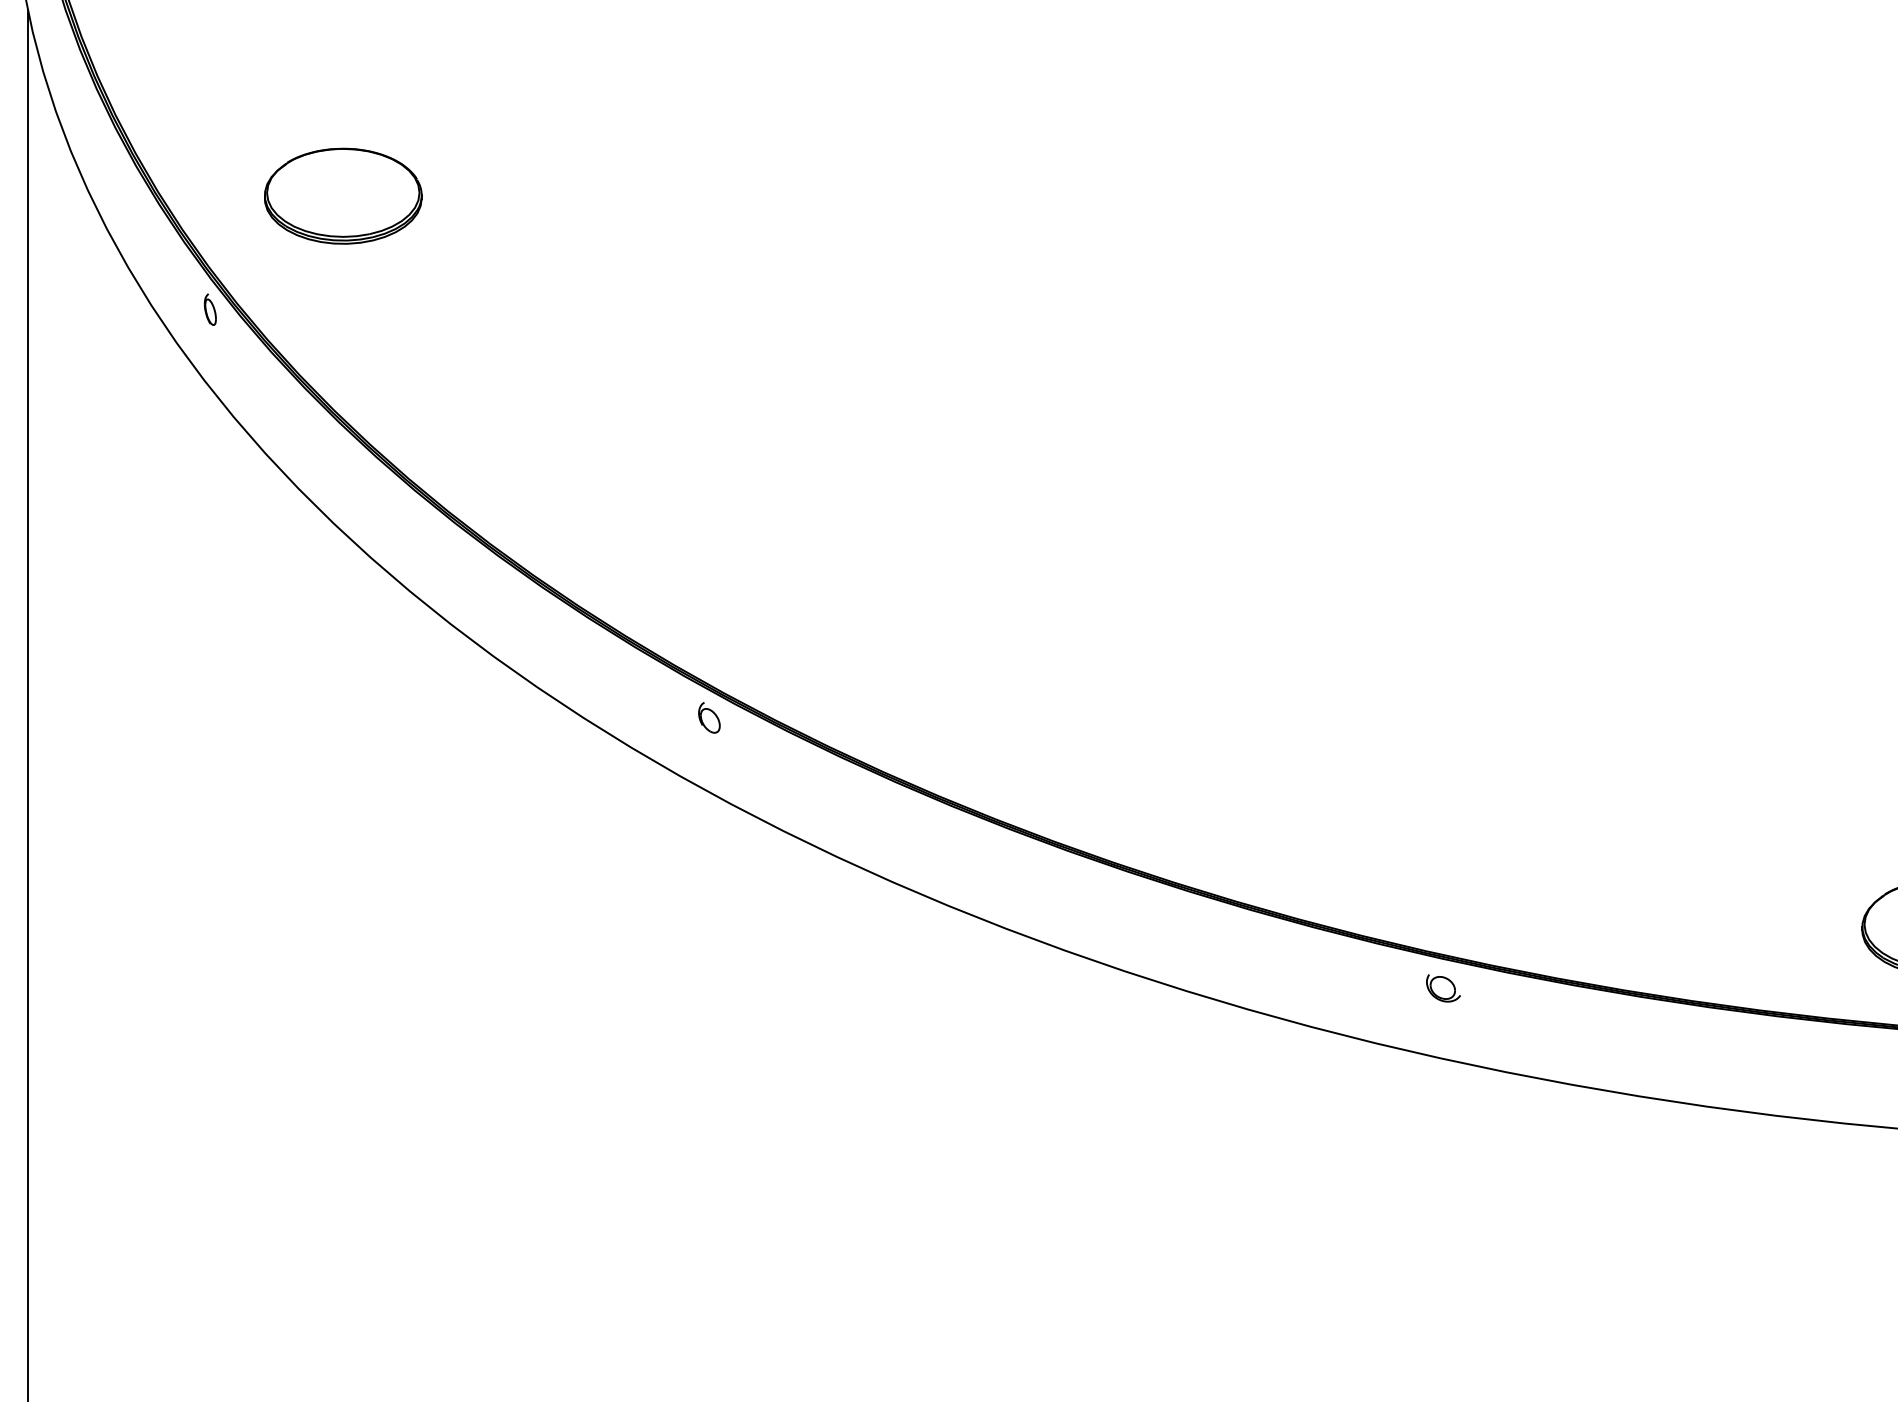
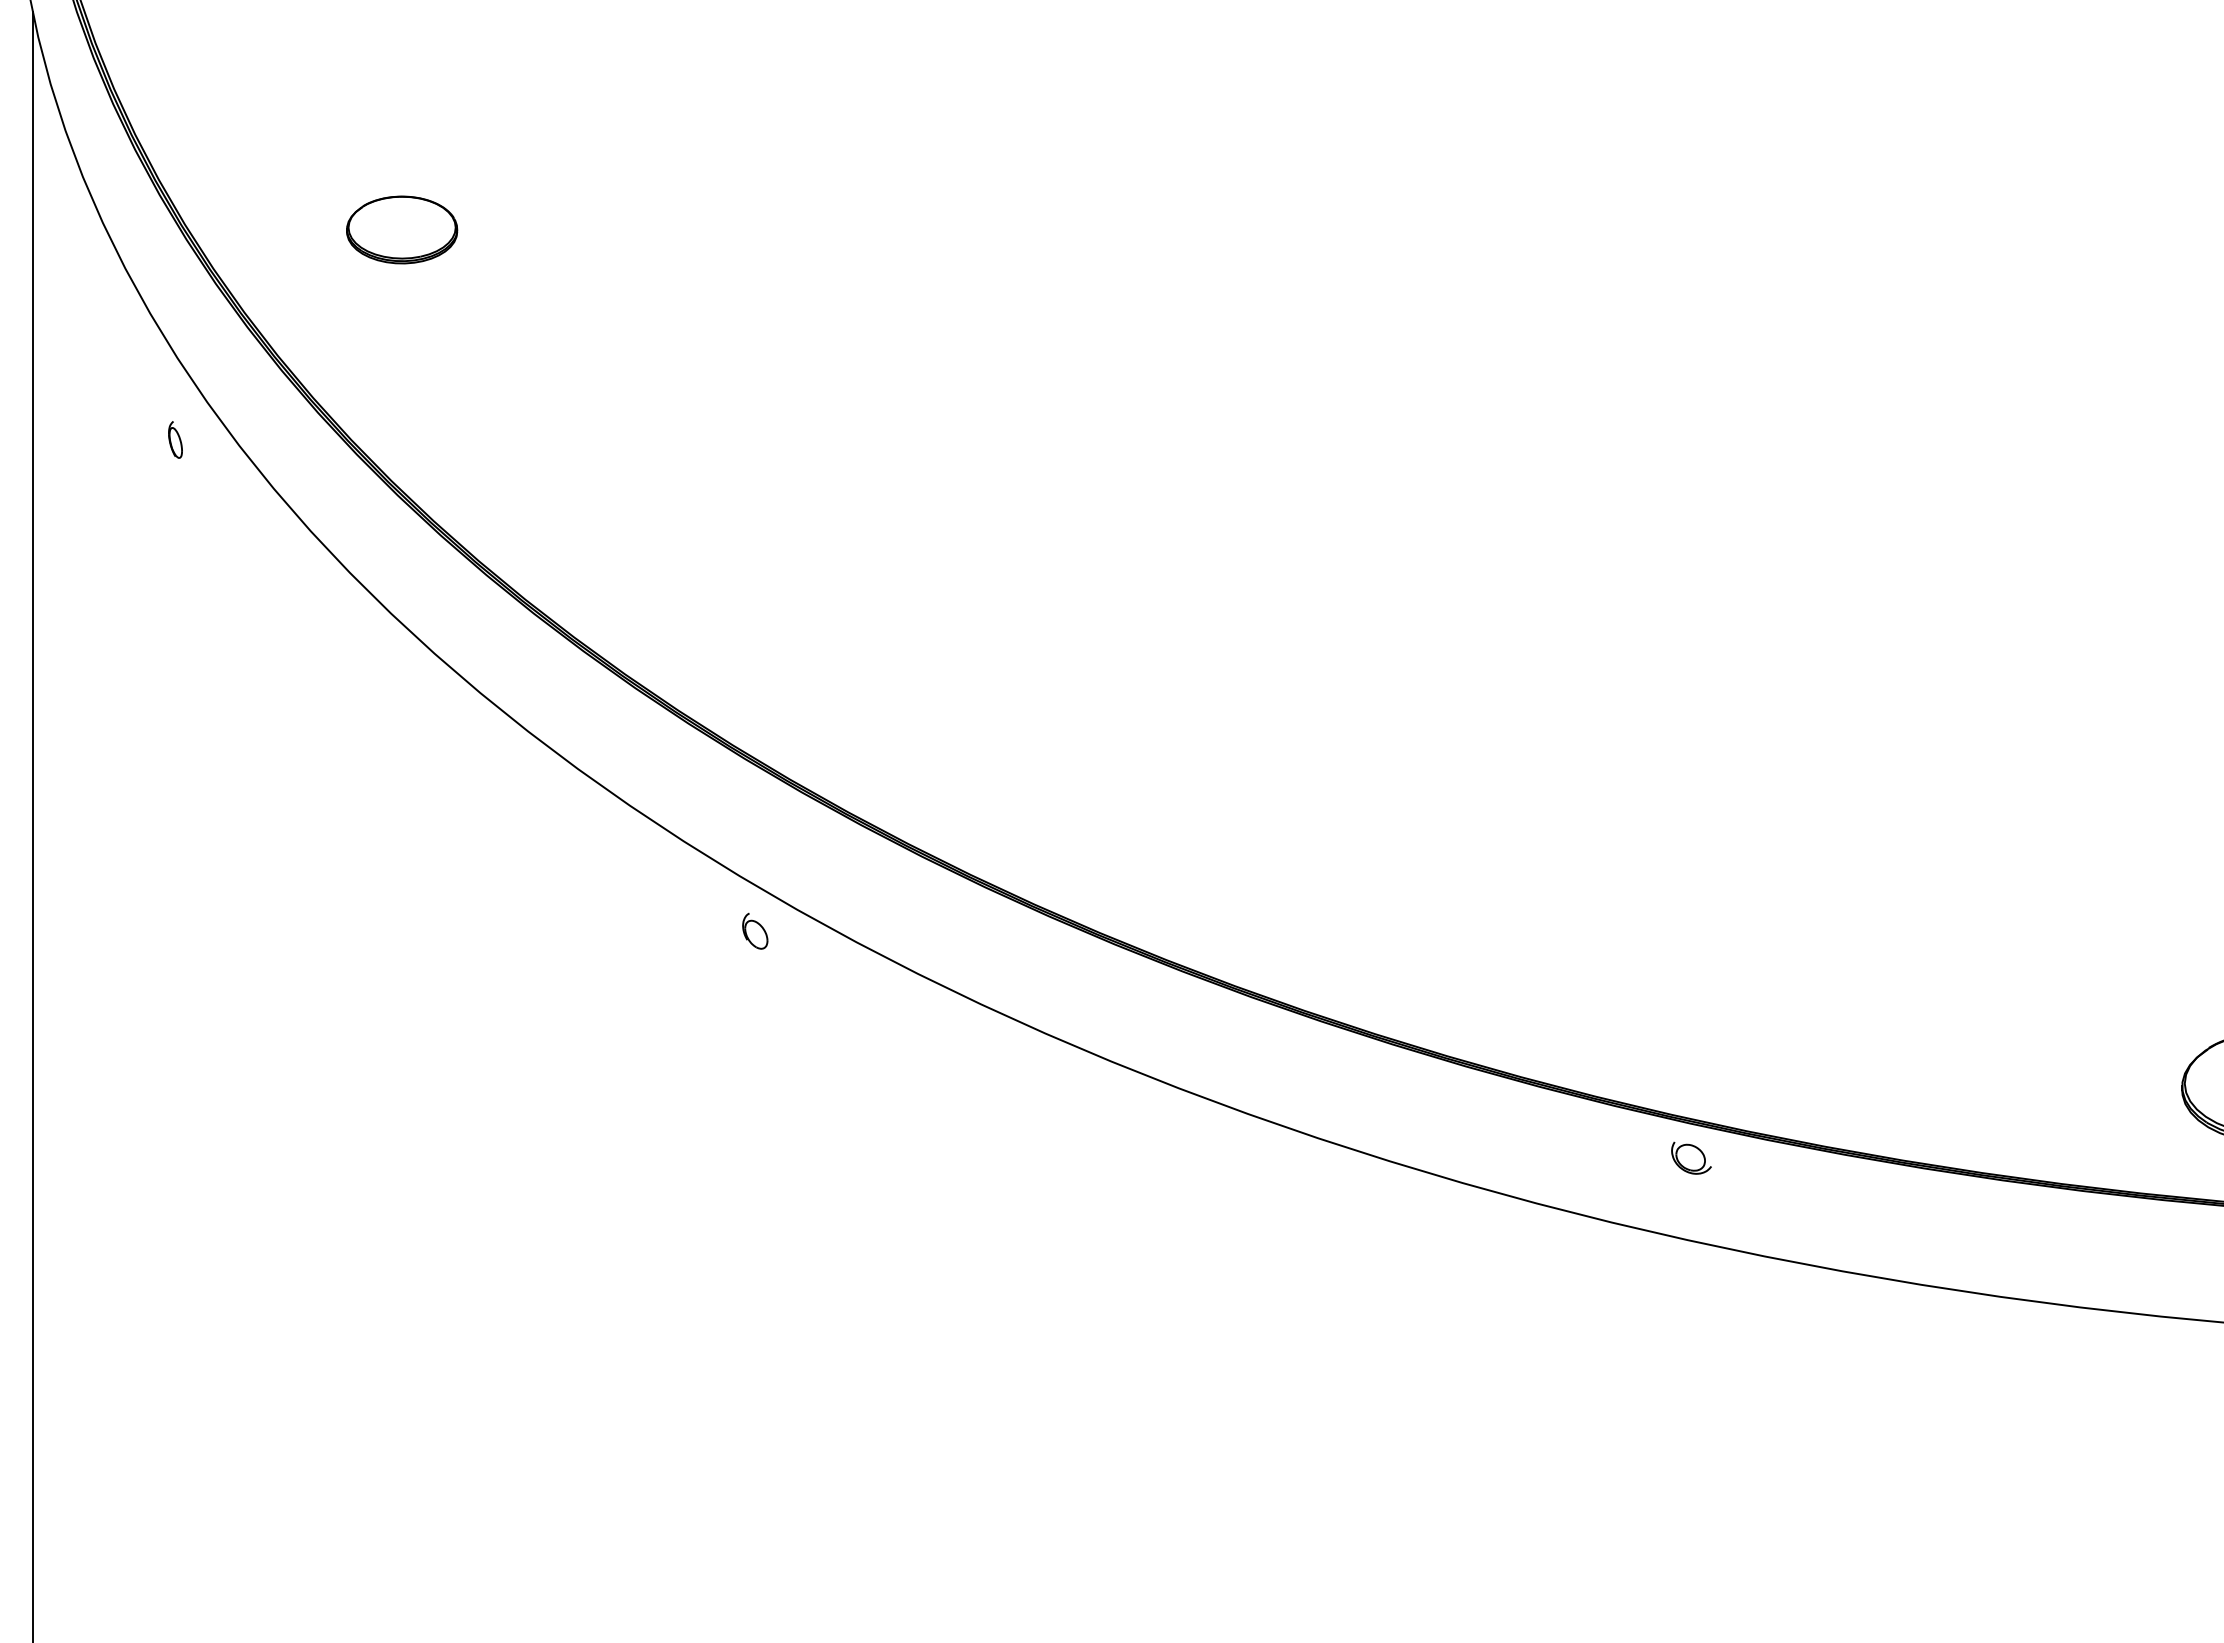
part: (342, 195) -> (401, 229), size x0.6
part: (210, 309) -> (175, 439), moved
part: (709, 717) -> (755, 930), moved

